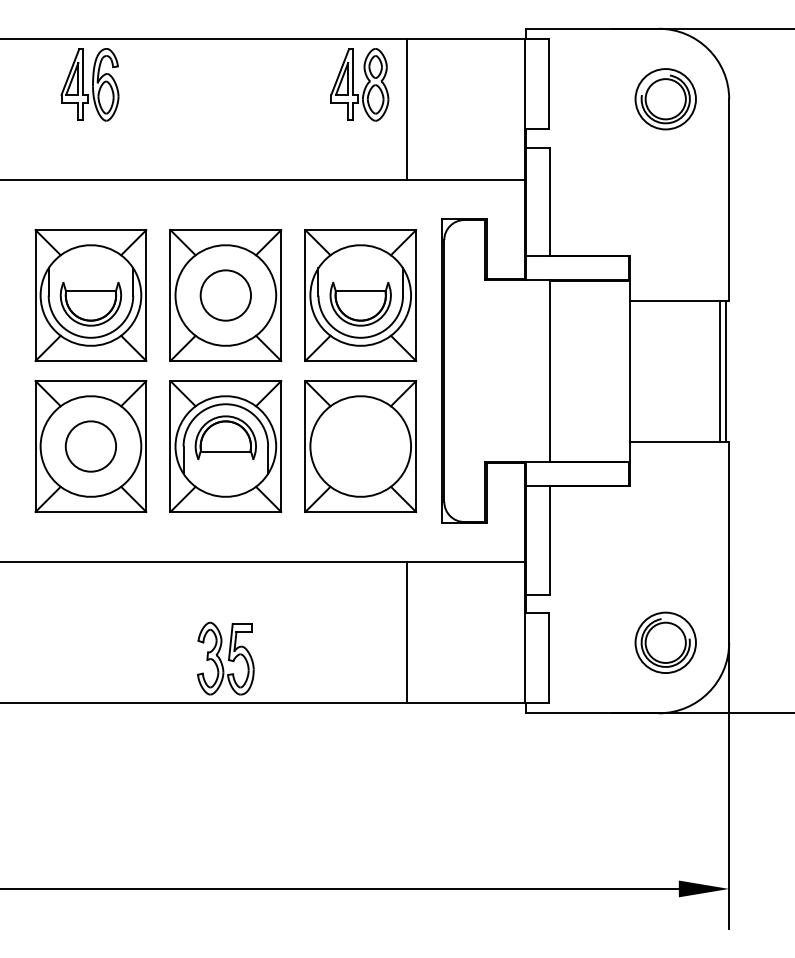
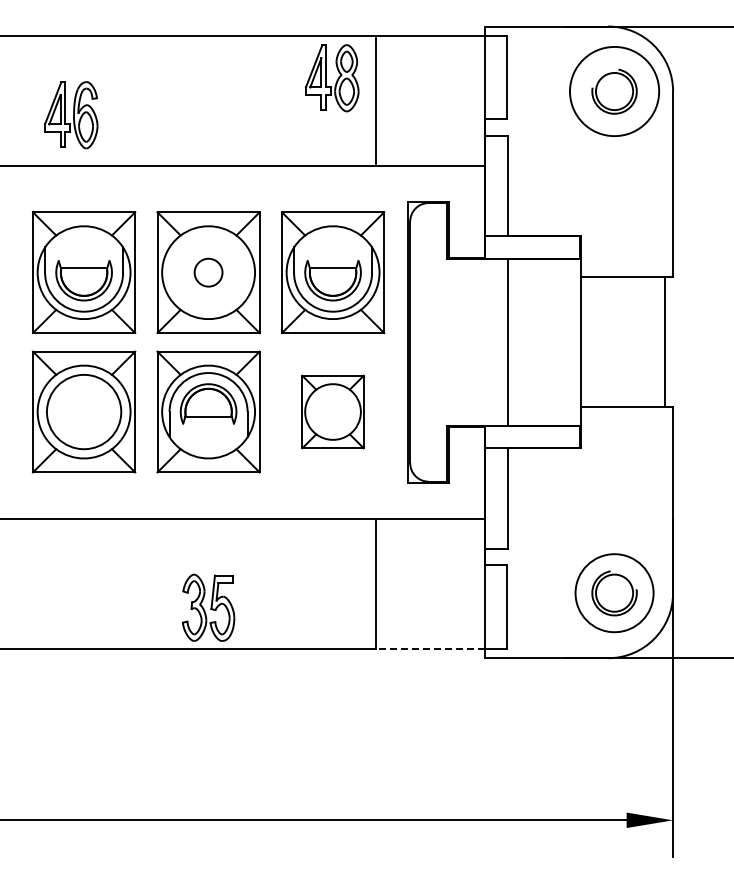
part: (90, 85) -> (71, 115), moved
circle: (665, 99) -> (614, 91), size x1.6
circle: (225, 295) -> (208, 272), size x0.6
line: (726, 371) -> (670, 342), removed
circle: (90, 445) -> (83, 411), size x1.6
part: (360, 445) -> (332, 411), size x0.6
circle: (665, 643) -> (614, 593), size x1.4
line: (465, 702) -> (429, 648), solid -> dashed

